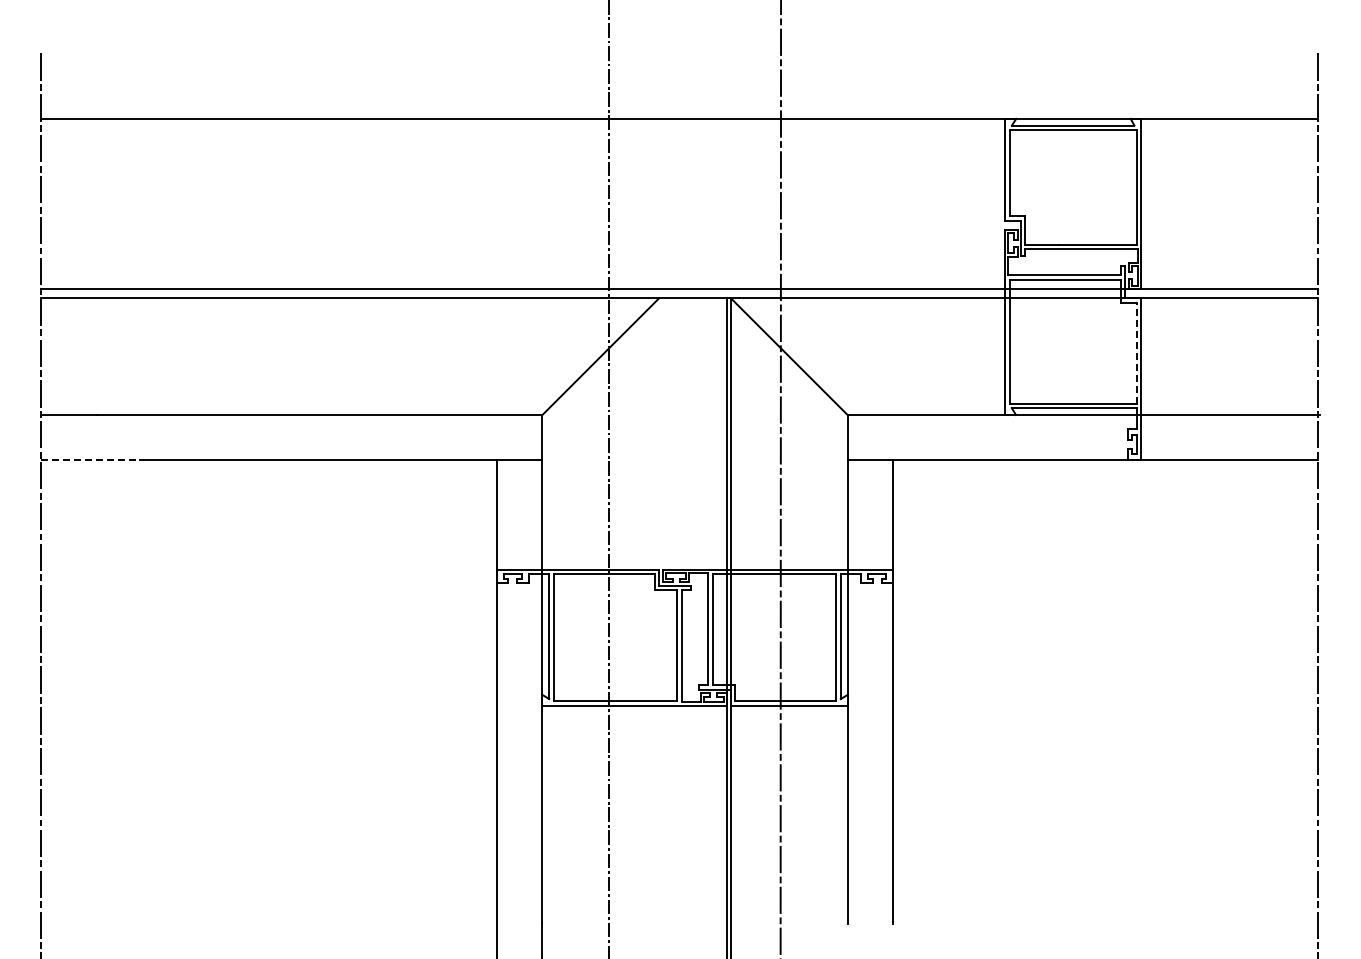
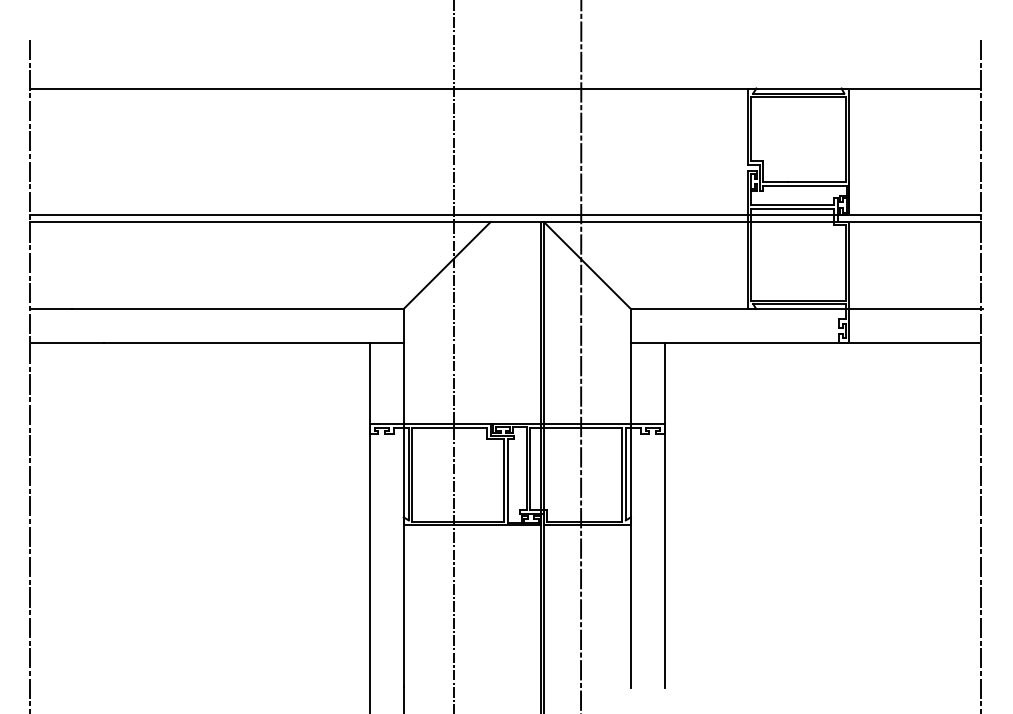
line: (1136, 352) -> (845, 262), dashed -> solid
line: (90, 460) -> (67, 342), dashed -> solid

